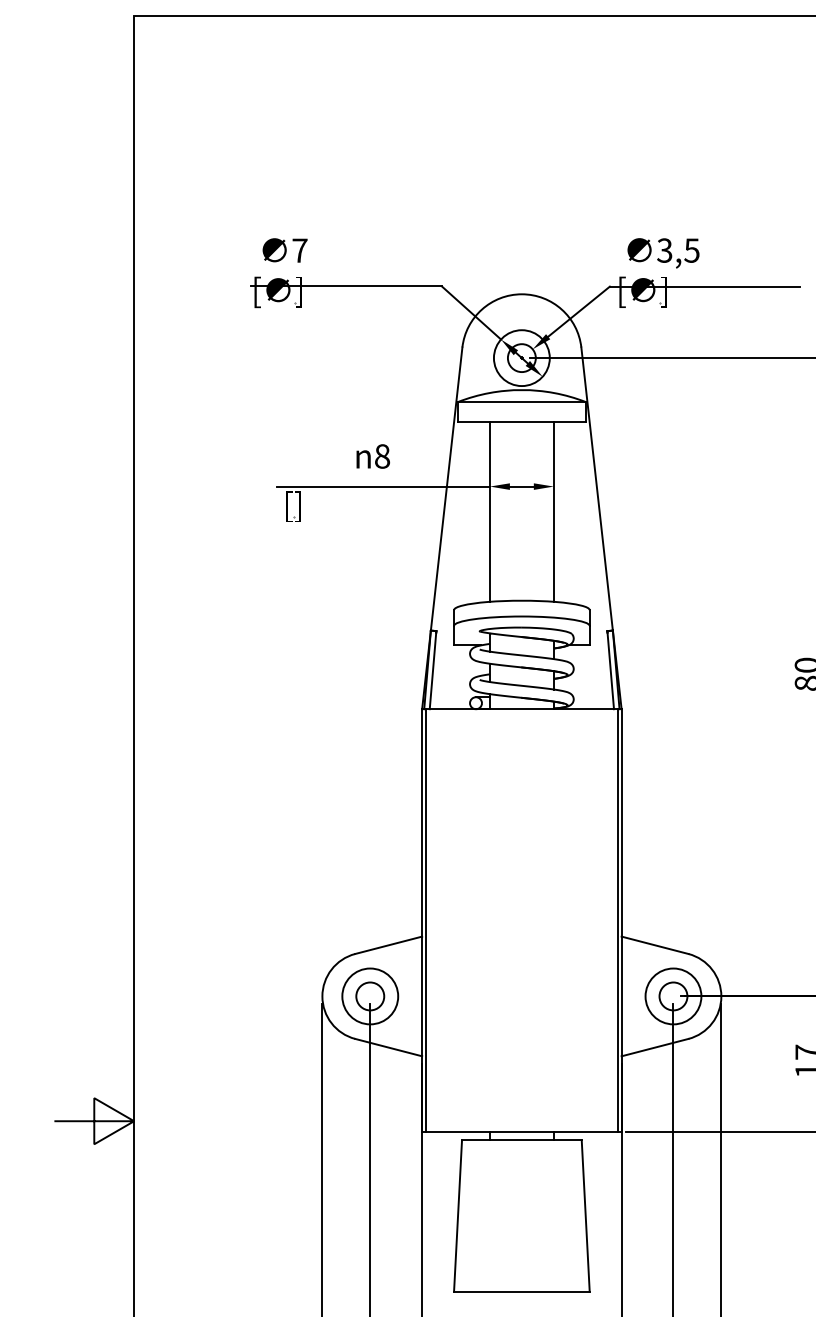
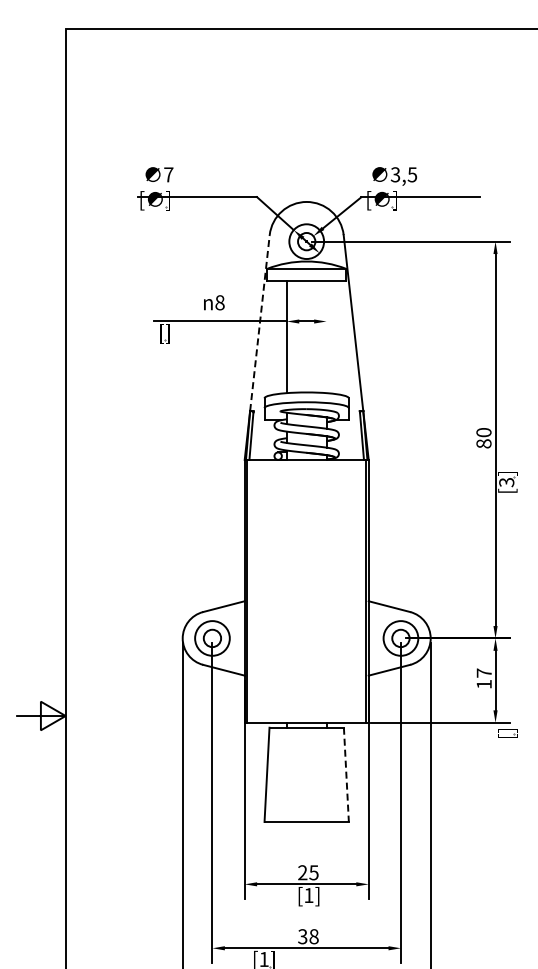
line: (445, 489) -> (259, 323), solid -> dashed
line: (553, 512) -> (326, 337), removed
line: (585, 1216) -> (346, 775), solid -> dashed

